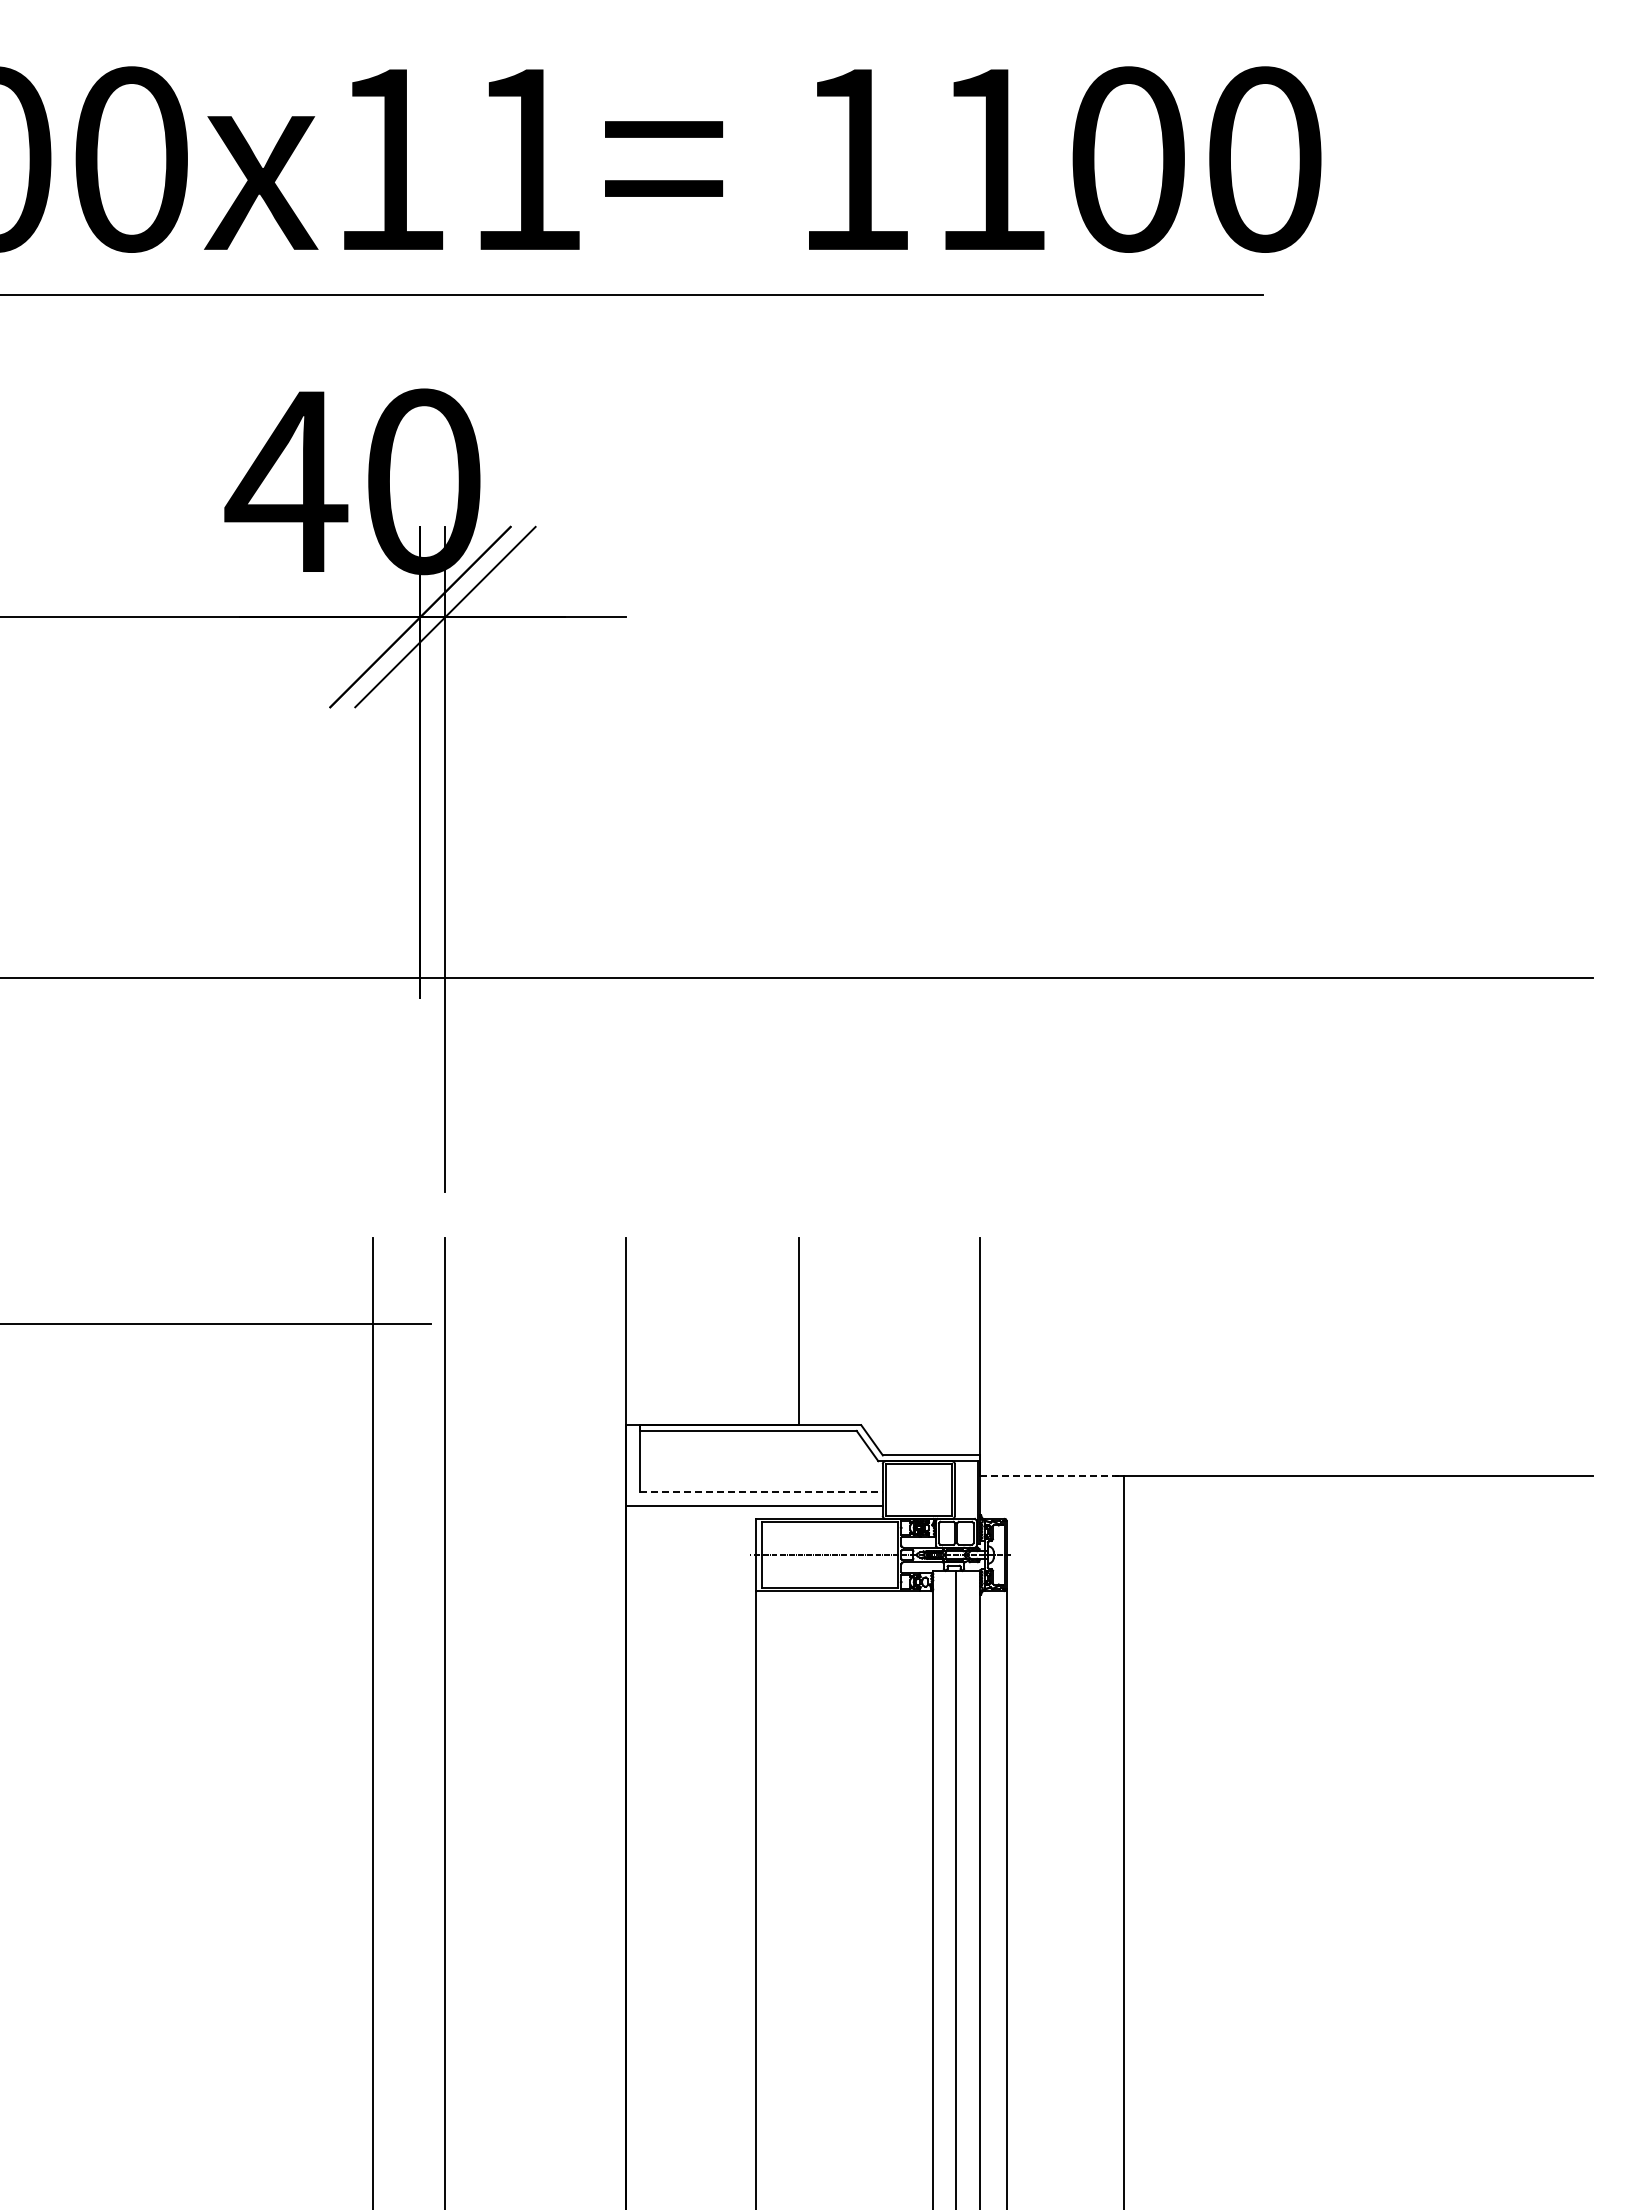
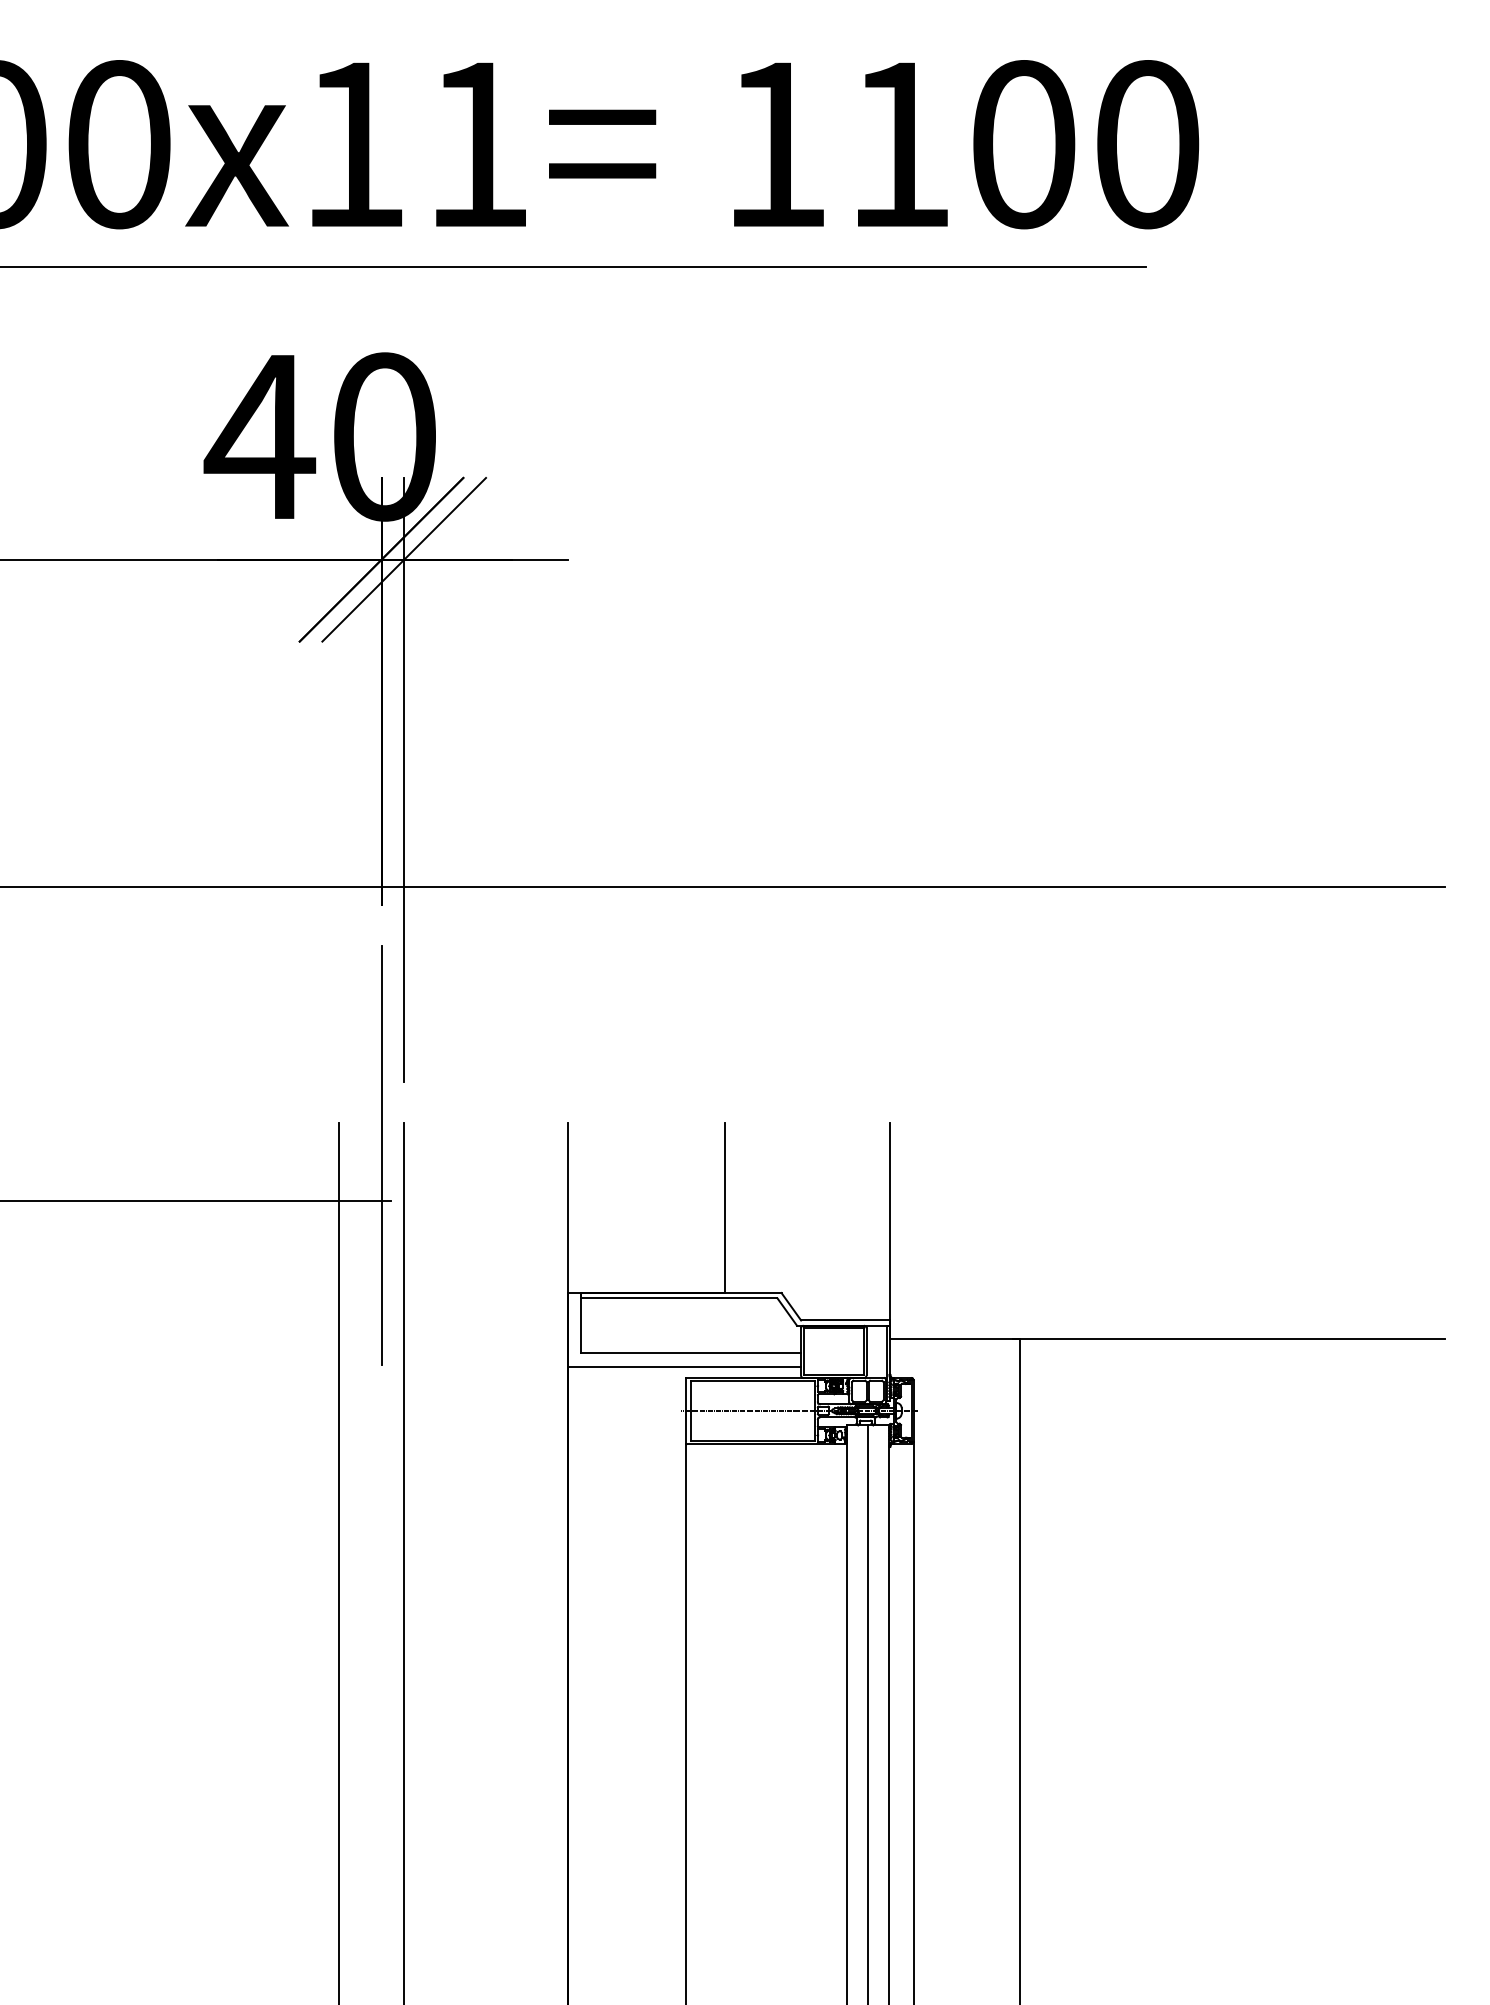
line: (420, 1273) -> (381, 1155), added
line: (1051, 1475) -> (954, 1338), dashed -> solid
line: (761, 1491) -> (691, 1353), dashed -> solid

